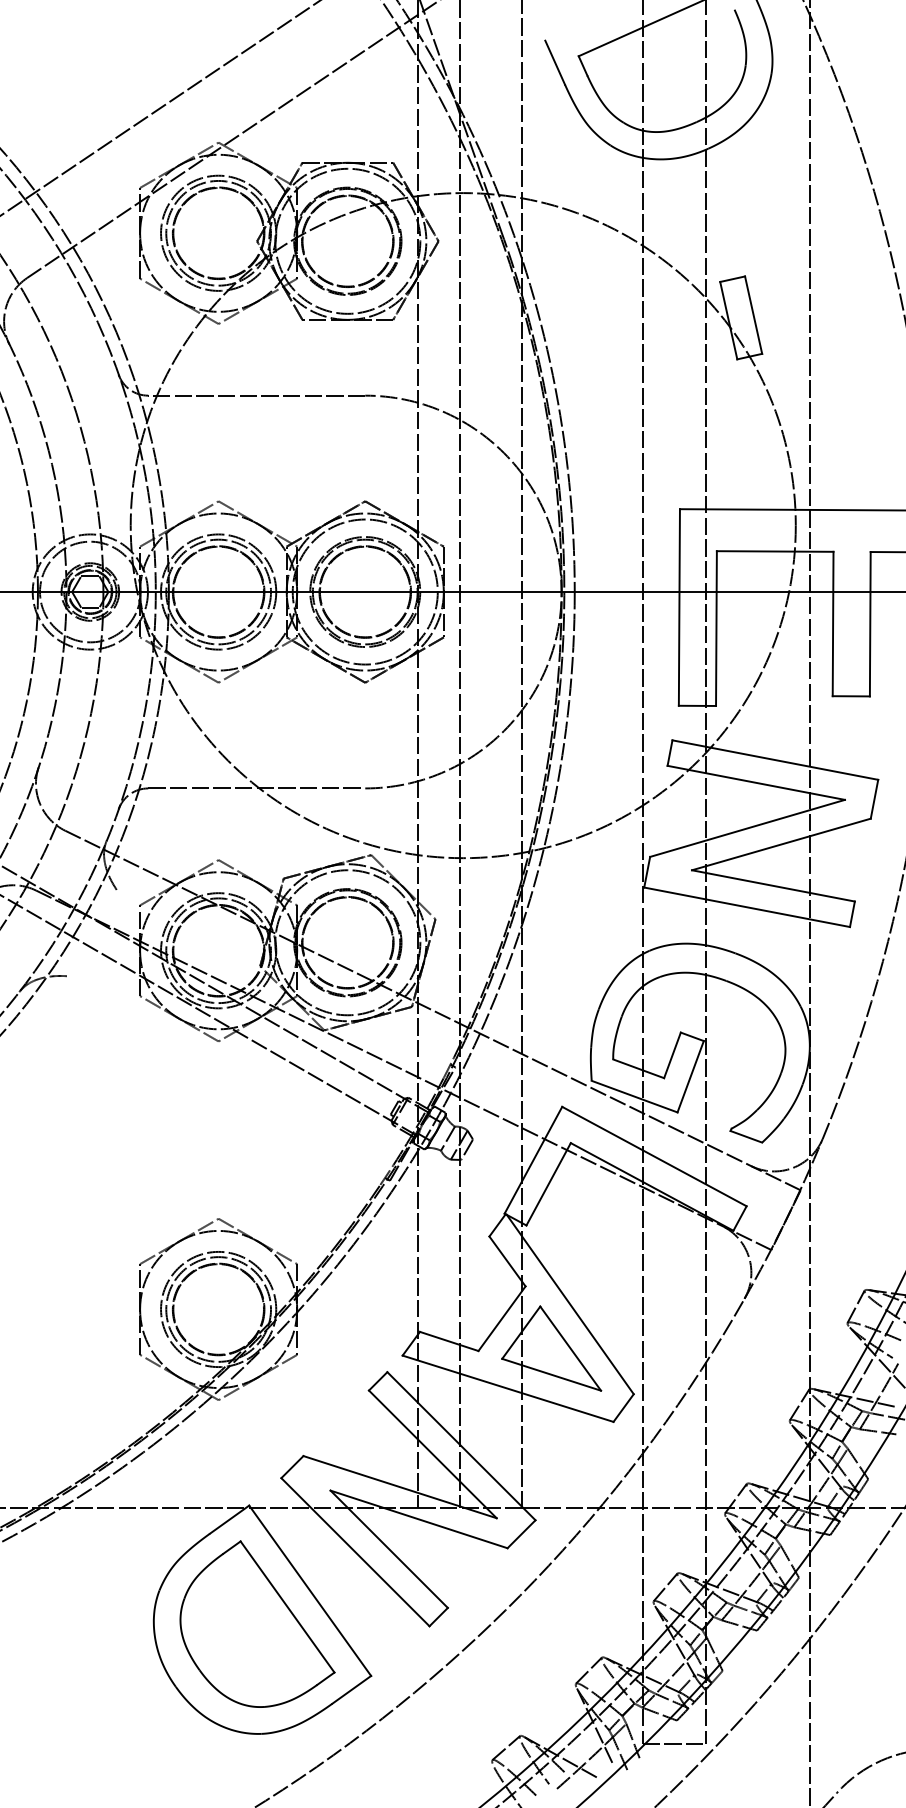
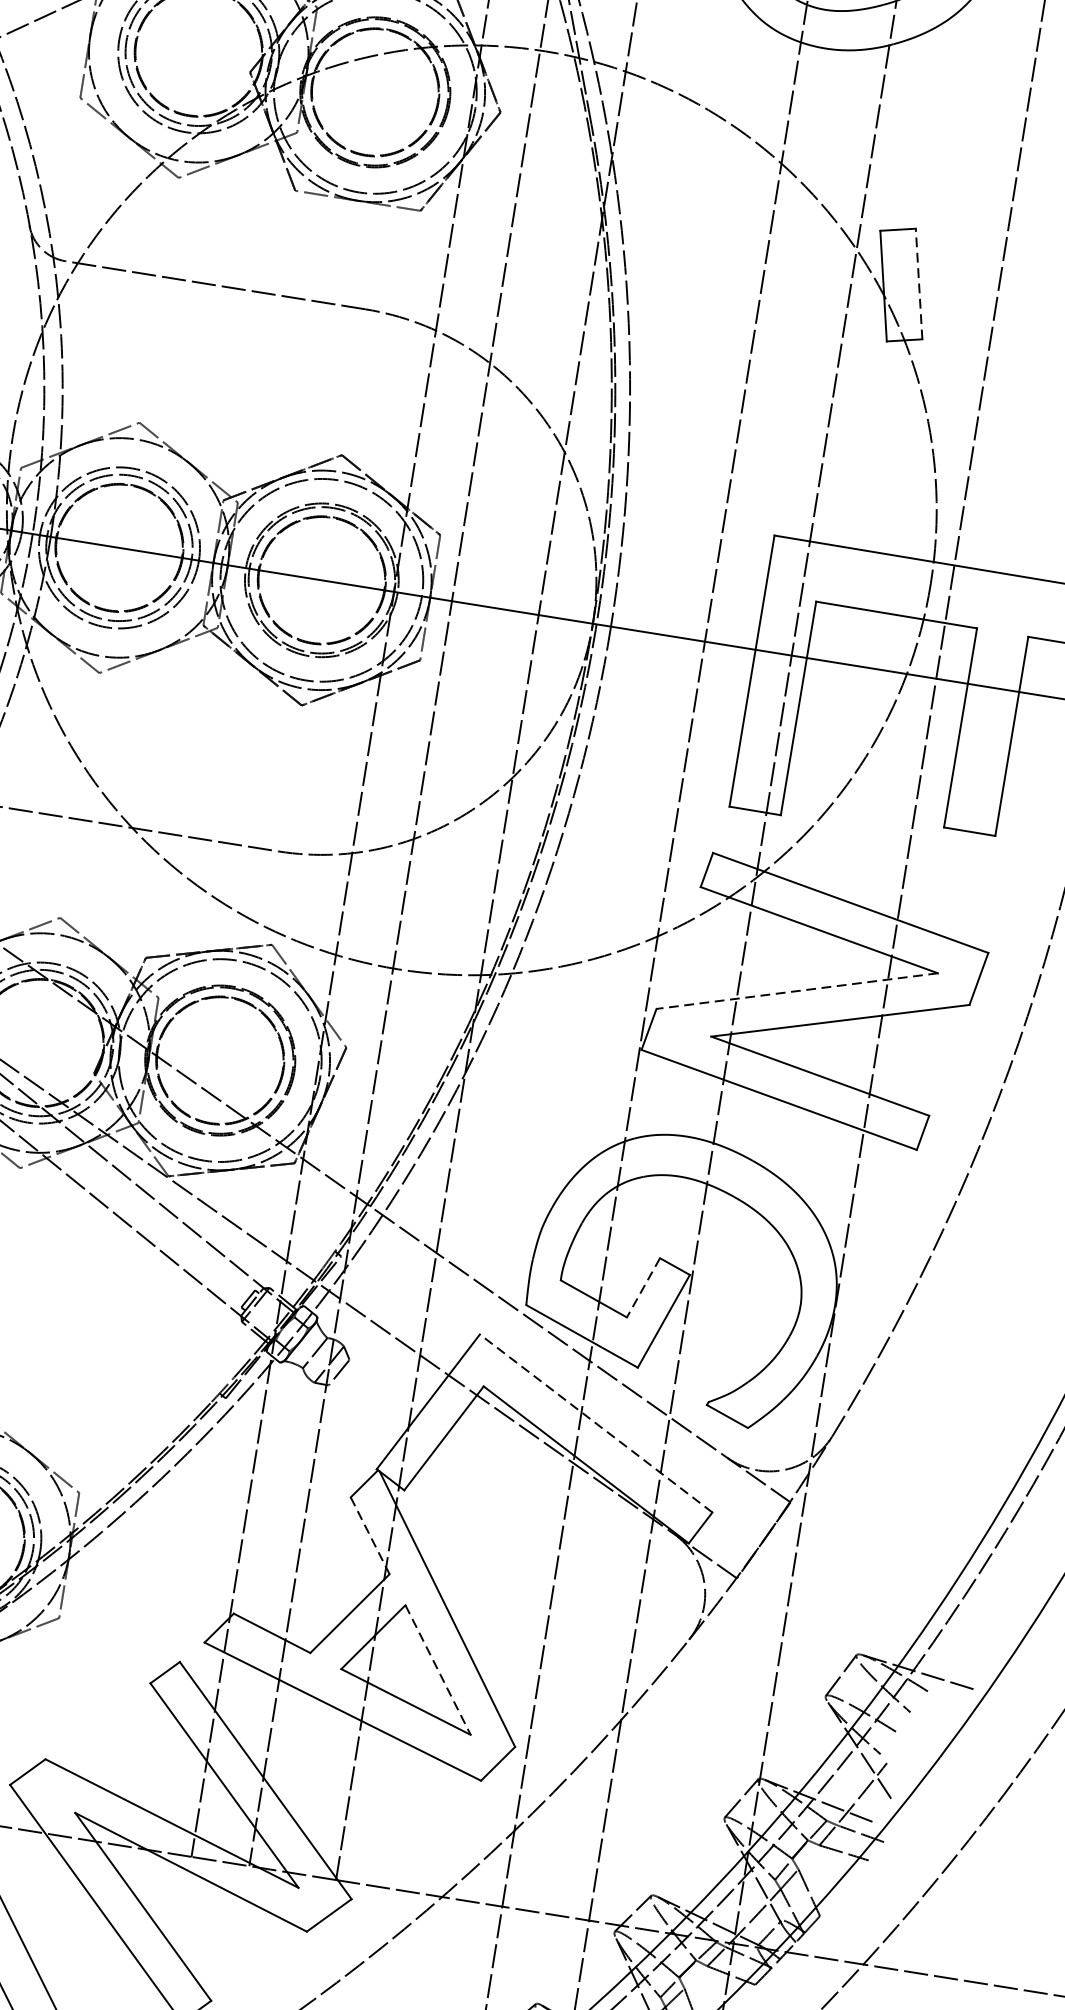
line: (753, 315) -> (918, 284), solid -> dashed
line: (747, 828) -> (797, 991), solid -> dashed
line: (672, 1055) -> (643, 1287), solid -> dashed
line: (654, 1156) -> (596, 1423), solid -> dashed
line: (507, 1261) -> (370, 1535), solid -> dashed
line: (570, 1348) -> (437, 1669), solid -> dashed

